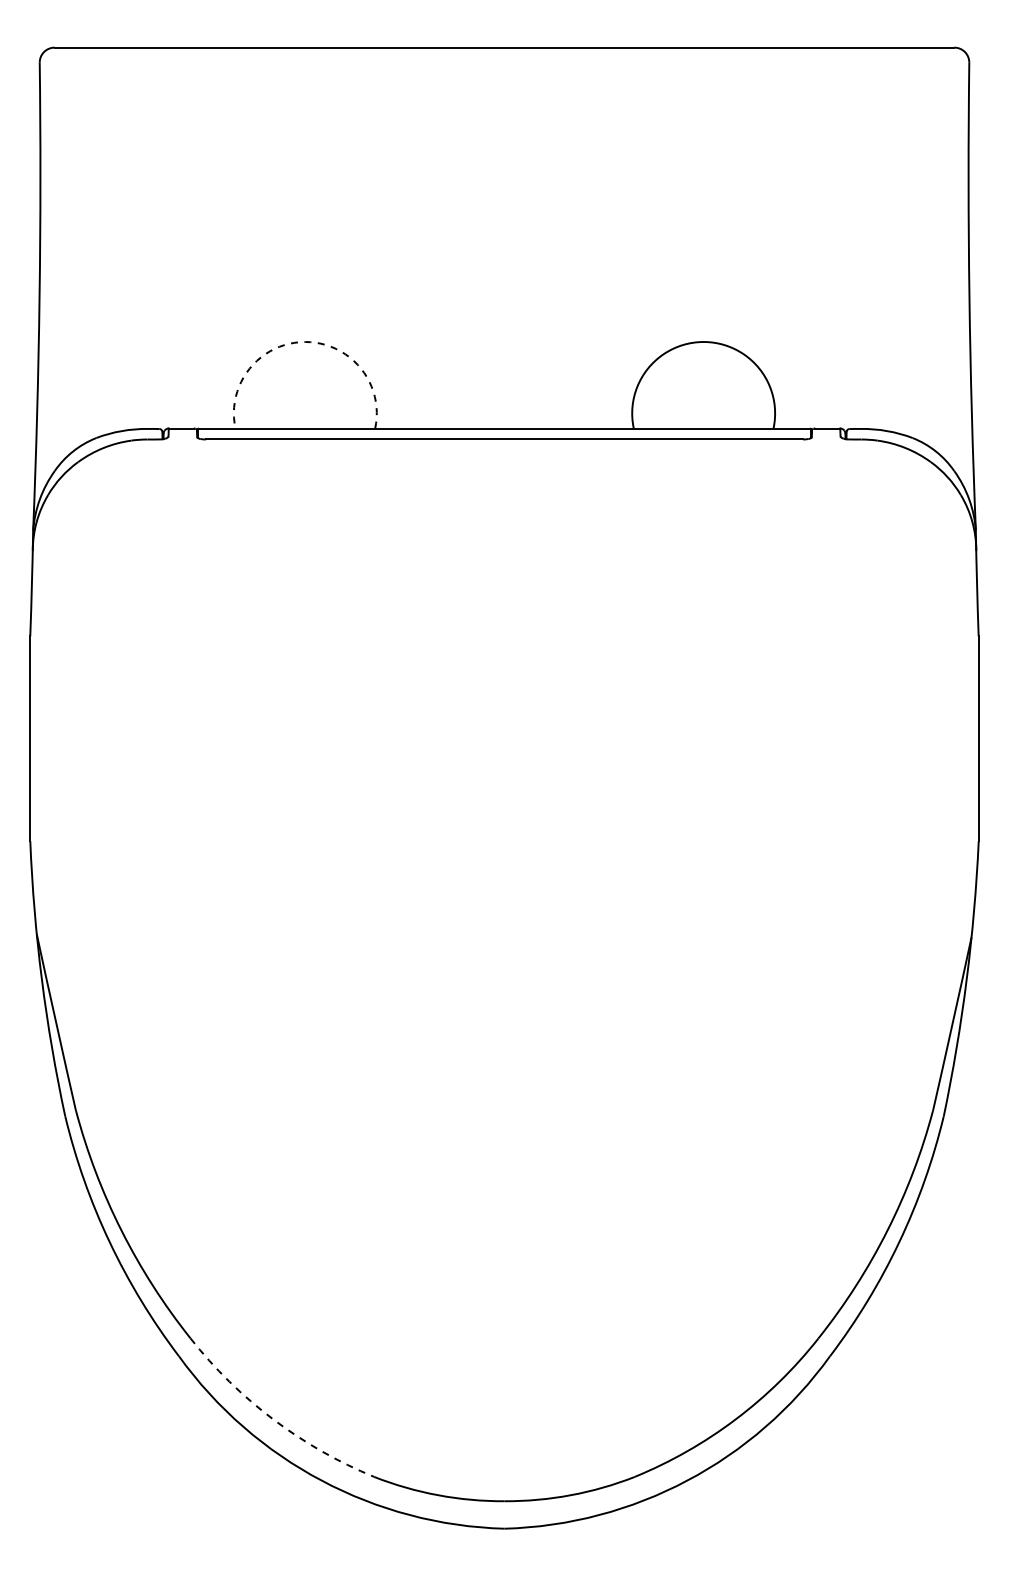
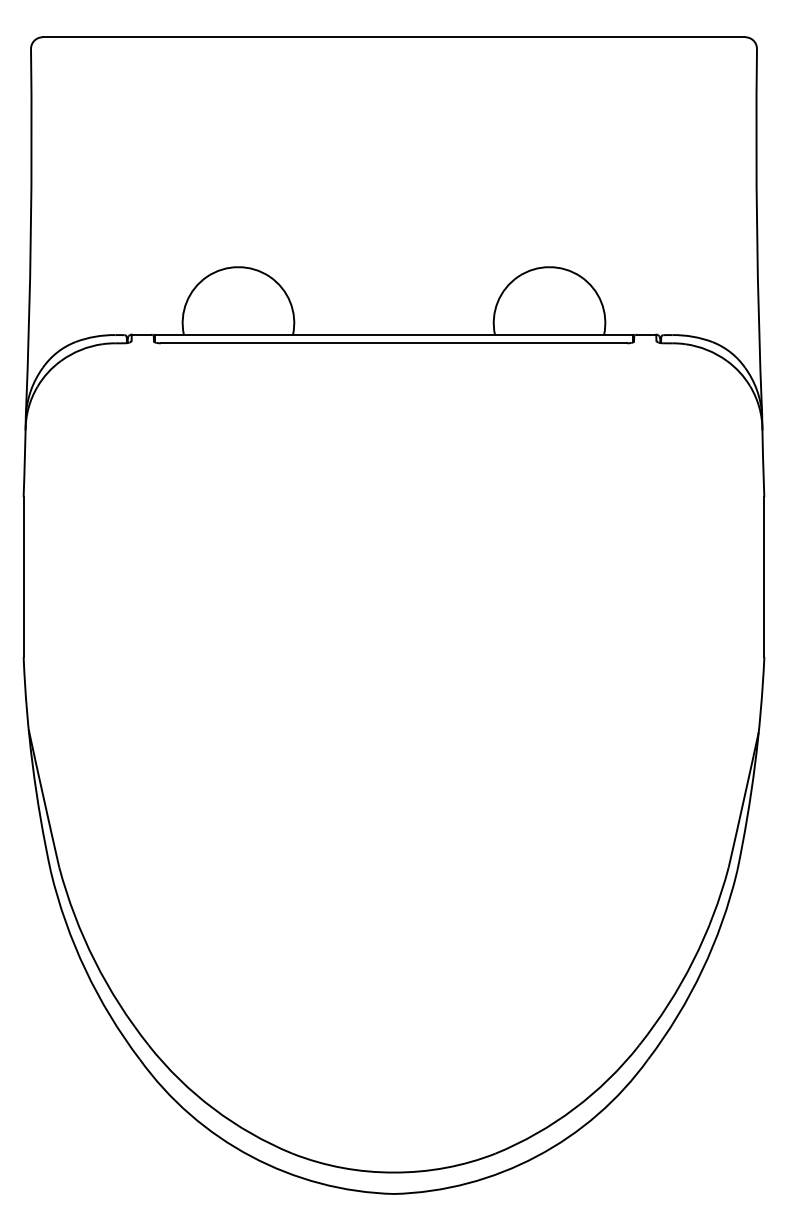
arc: (305, 341) -> (238, 266), dashed -> solid
arc: (273, 1419) -> (213, 1108), dashed -> solid

